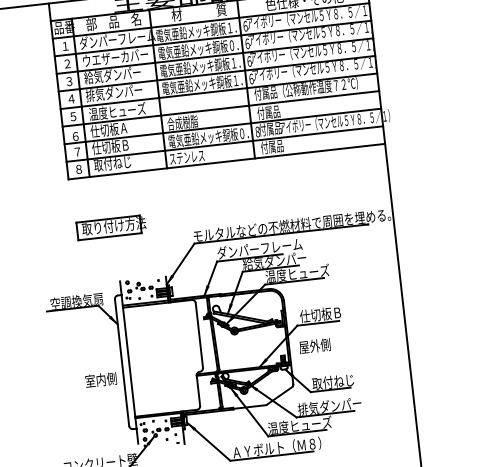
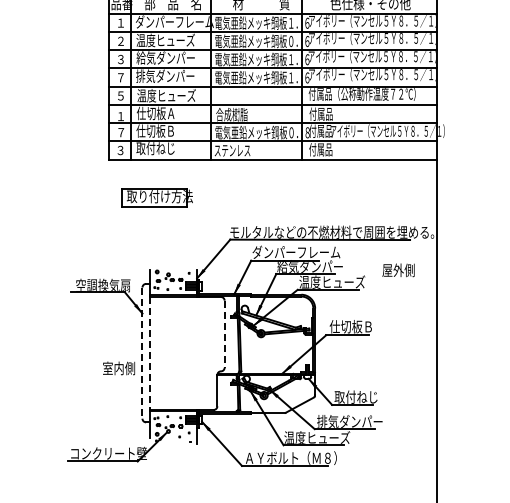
text: (115, 57) -> (170, 40), ウエザーカバー -> 温度ヒューズ
text: (71, 98) -> (120, 77), ４ -> ７
text: (75, 136) -> (120, 116), ６ -> １
text: (78, 169) -> (120, 150), ８ -> ３
part: (110, 227) -> (156, 197), moved
line: (199, 335) -> (224, 334), solid -> dashed
text: (314, 346) -> (398, 270), moved
line: (122, 363) -> (142, 353), solid -> dashed
line: (129, 363) -> (149, 354), solid -> dashed

